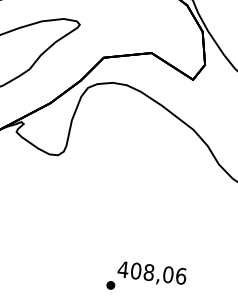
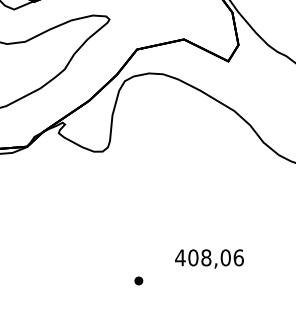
part: (110, 284) -> (138, 280), moved

